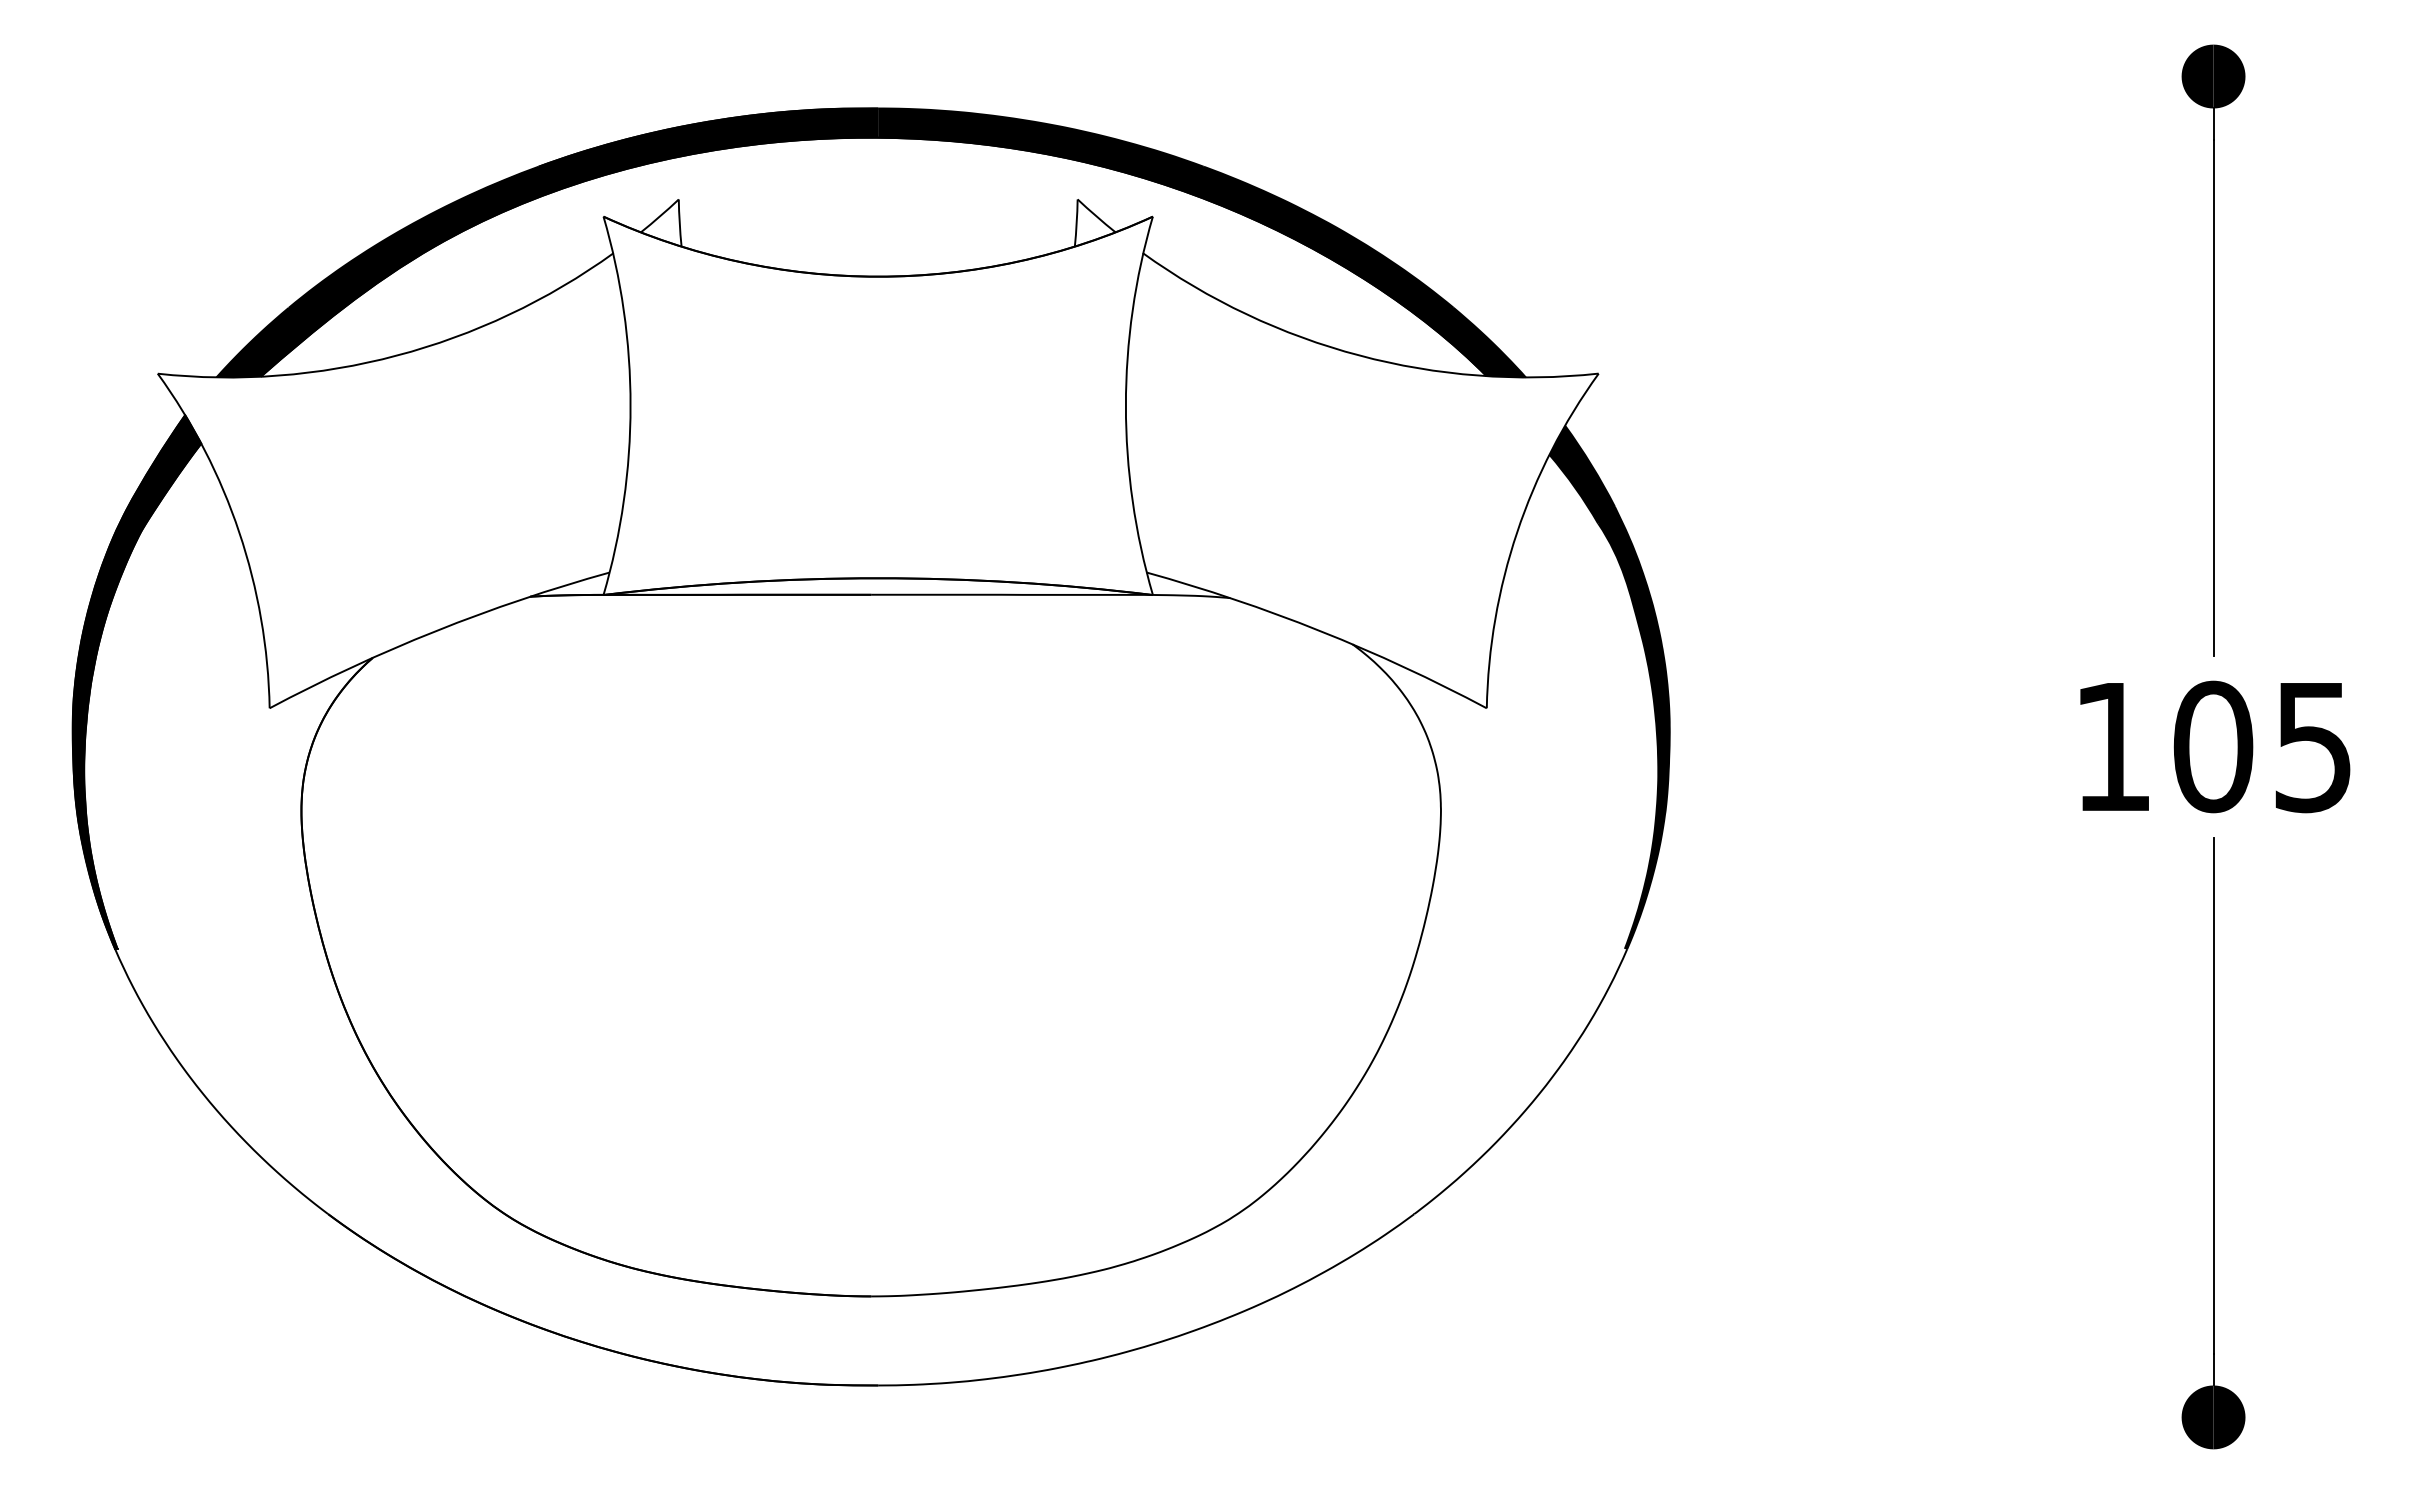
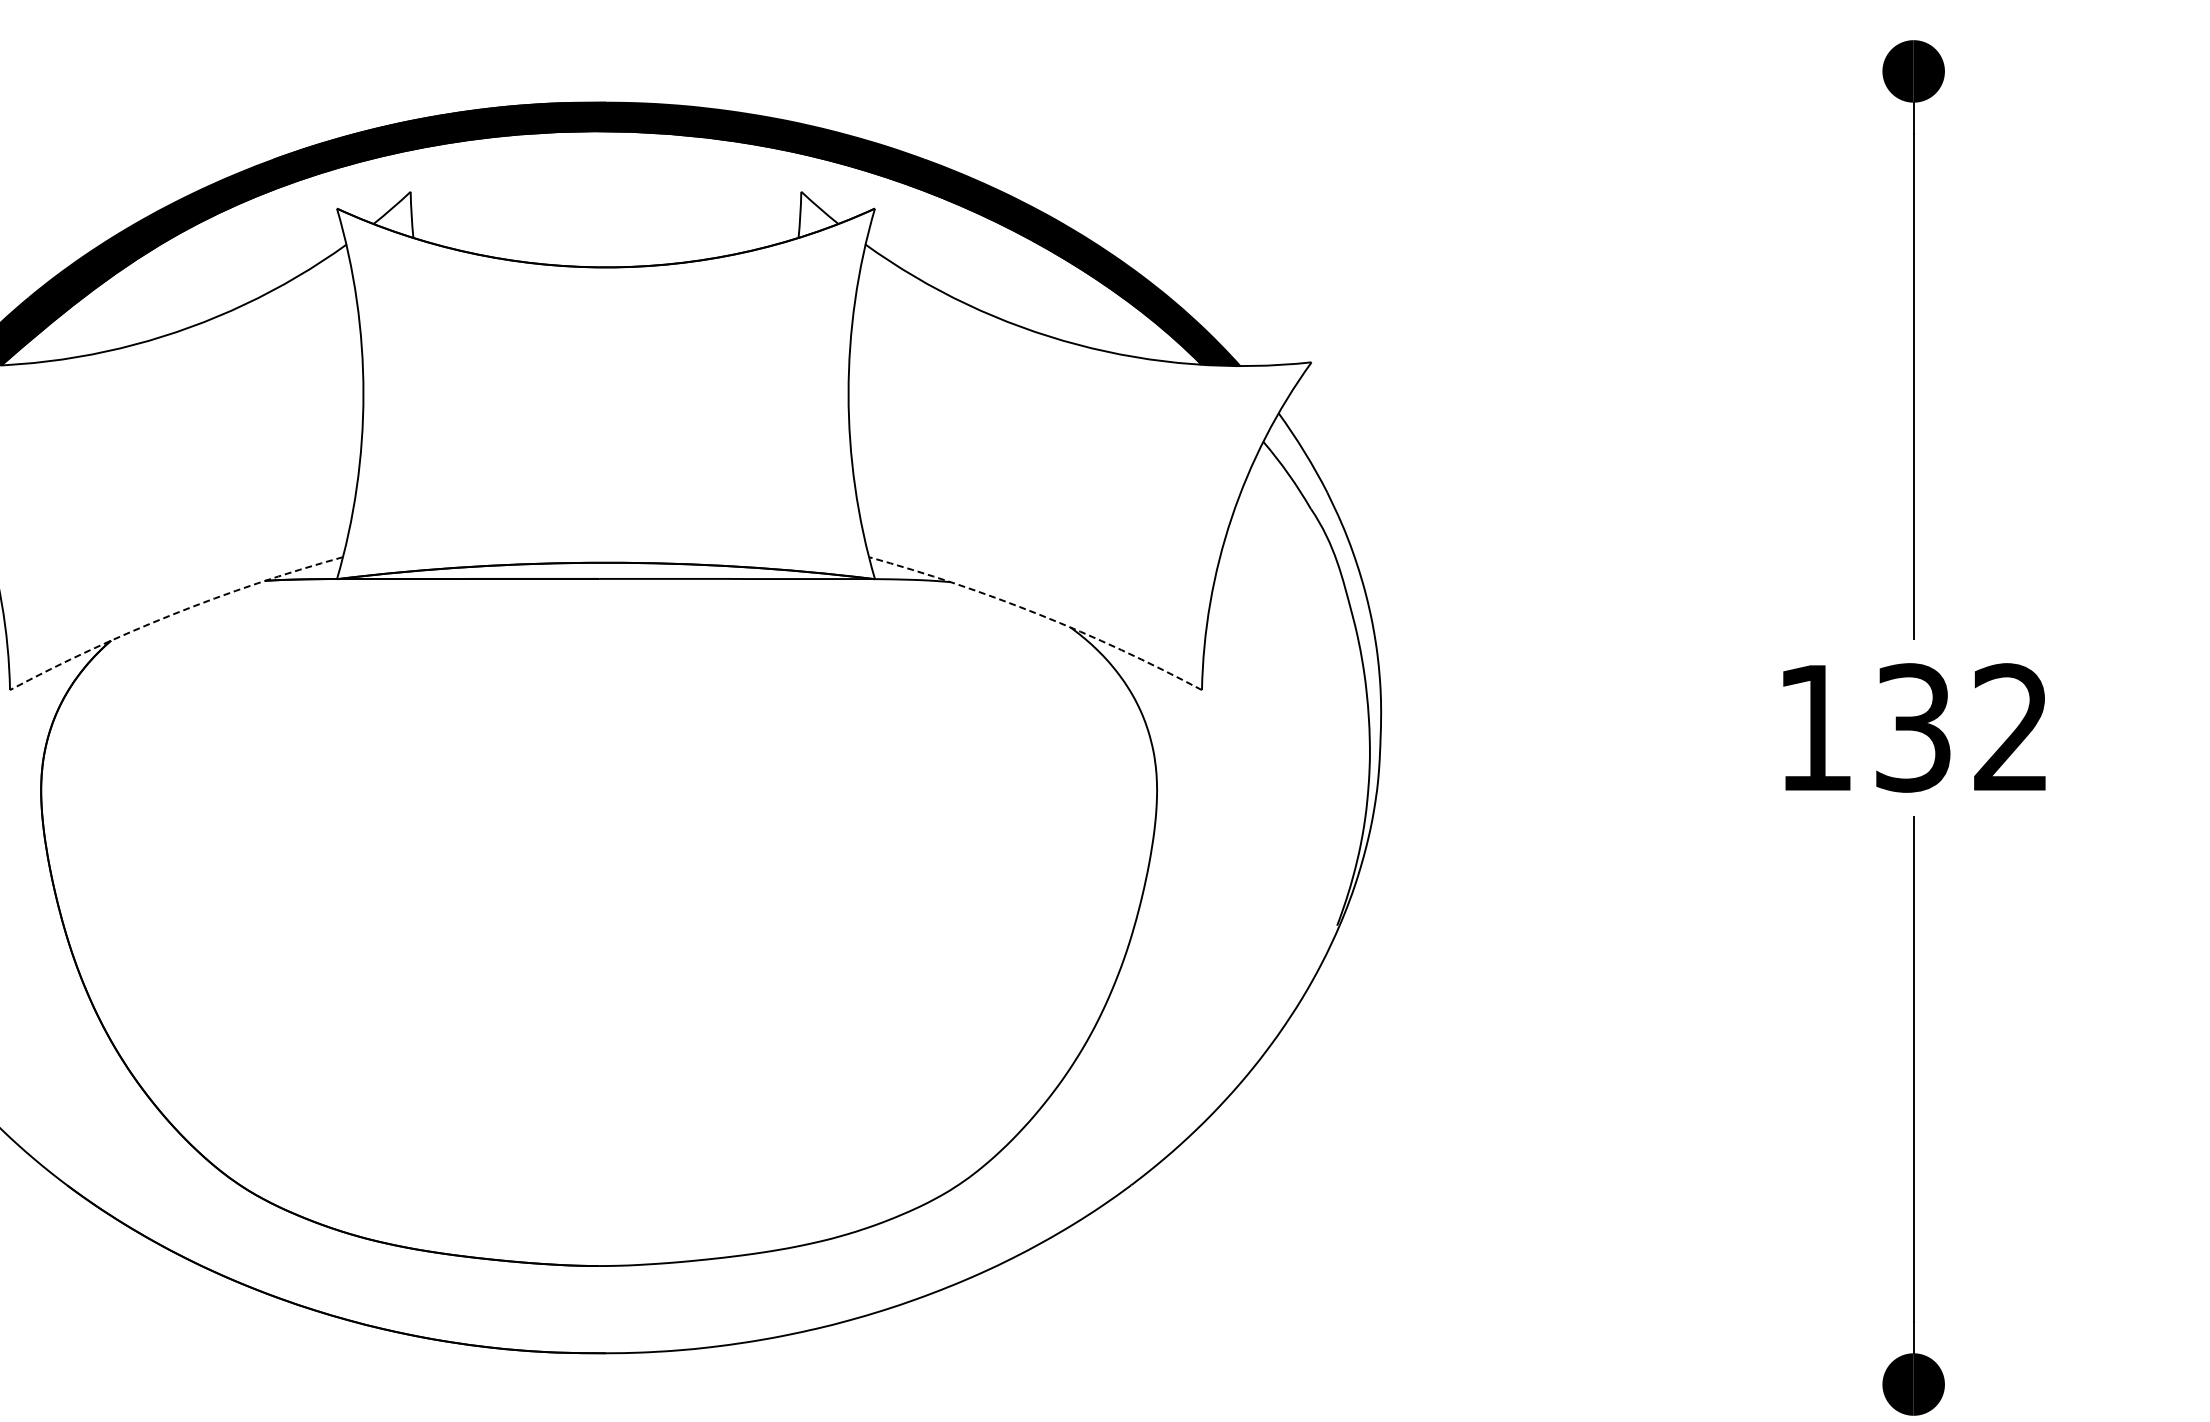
arc: (435, 631) -> (172, 614), solid -> dashed
arc: (1320, 631) -> (1039, 614), solid -> dashed
fill: (1609, 687) -> (1322, 669), removed
text: (2261, 746) -> (1960, 727), 105 -> 132

